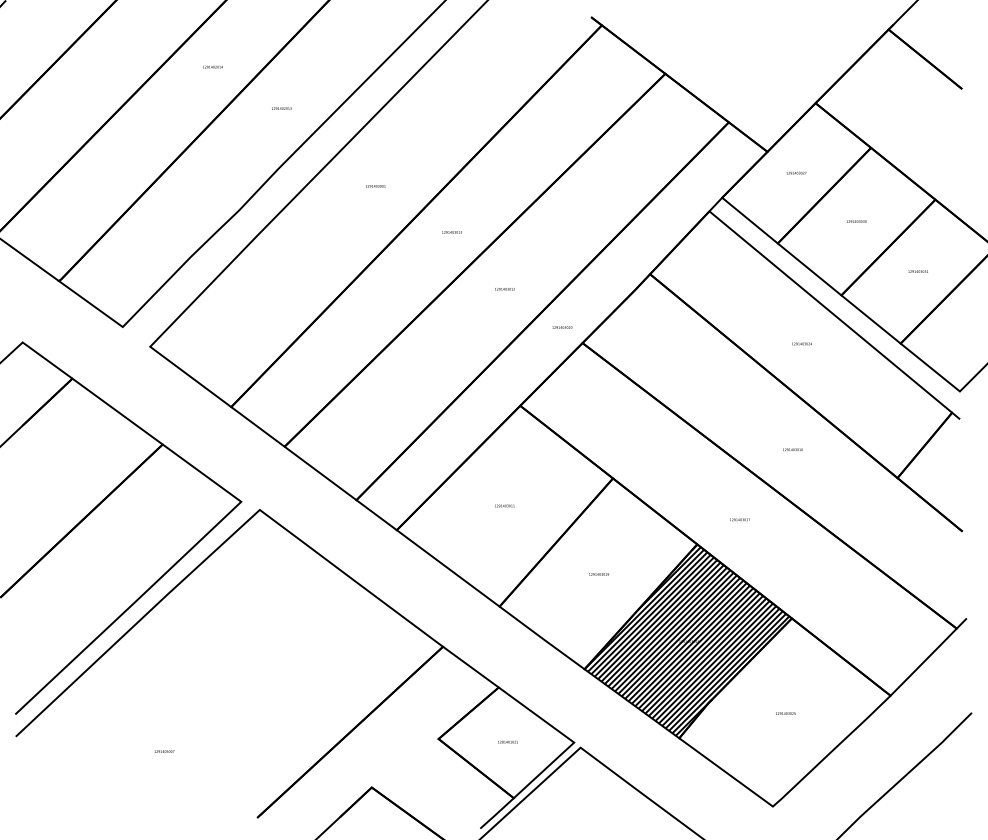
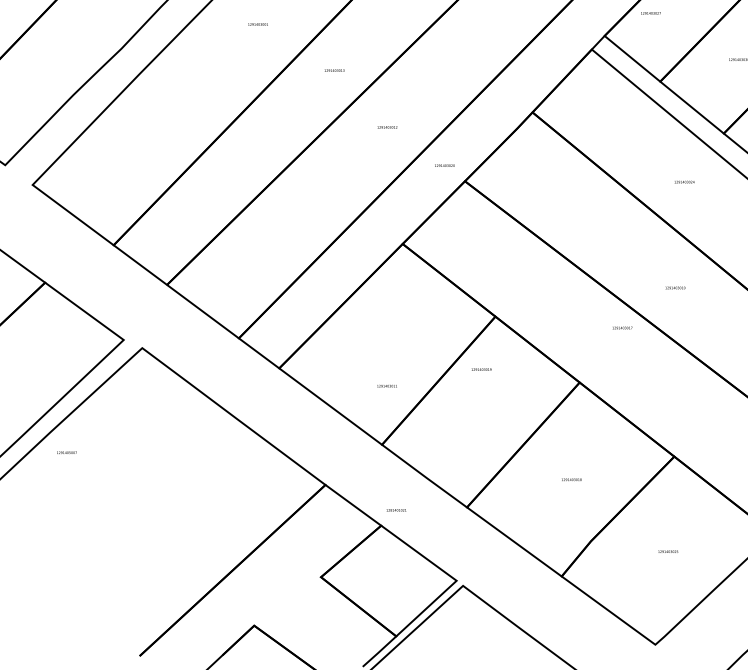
text: (796, 172) -> (650, 12), moved
text: (504, 505) -> (386, 385), moved
text: (739, 519) -> (621, 327), moved
text: (599, 574) -> (481, 369), moved
hatch: (686, 641) -> (568, 479), removed
text: (507, 741) -> (395, 509), moved
text: (164, 751) -> (66, 452), moved

